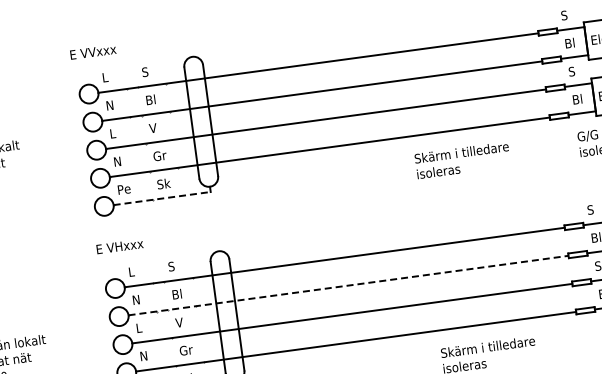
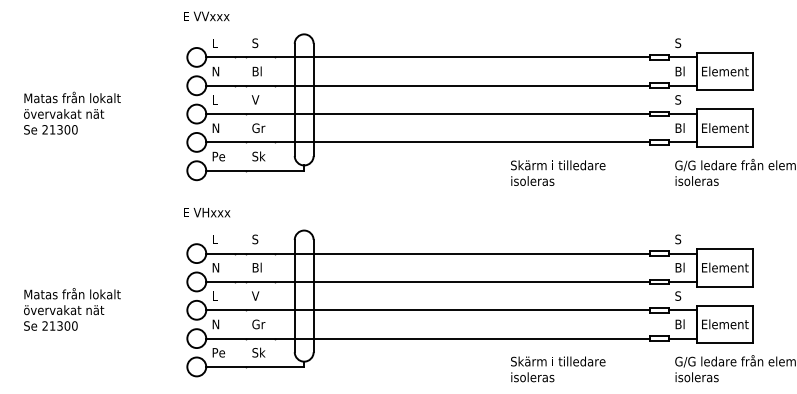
line: (162, 198) -> (255, 170), dashed -> solid
line: (348, 285) -> (428, 281), dashed -> solid

